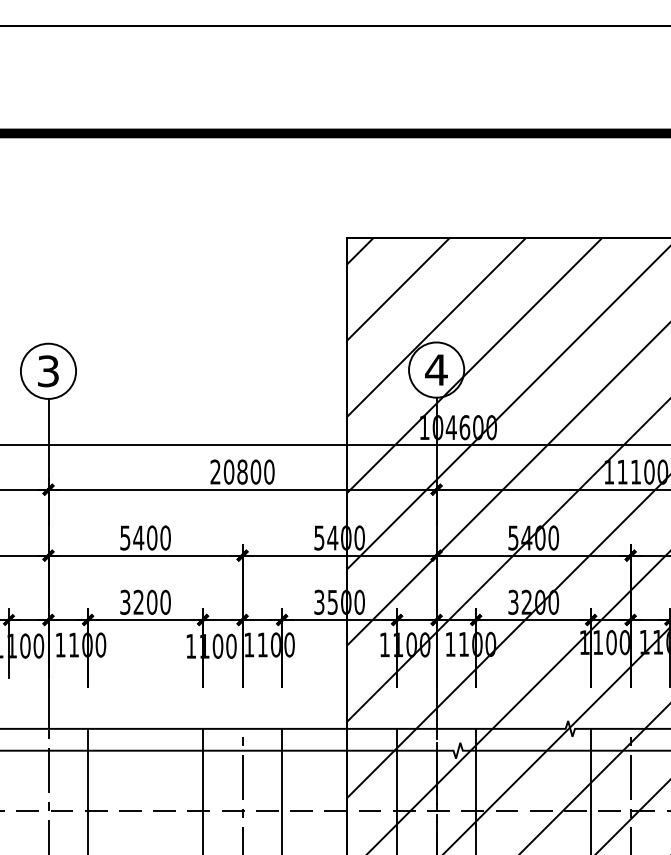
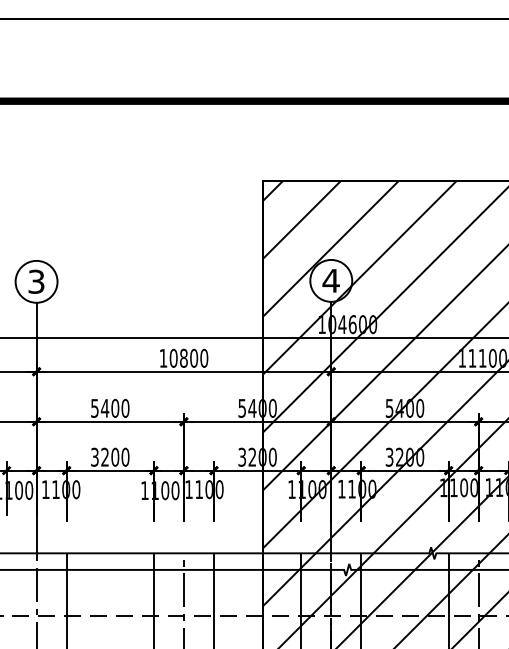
text: (215, 471) -> (163, 357), 20800 -> 10800
text: (332, 601) -> (252, 456), 3500 -> 3200

